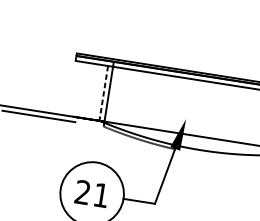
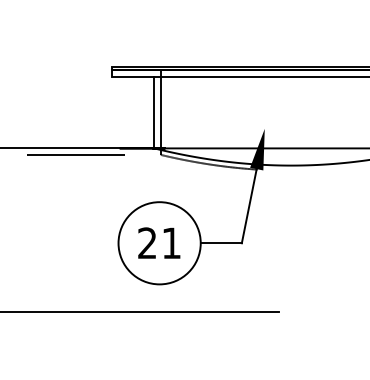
line: (103, 93) -> (154, 112), dashed -> solid

